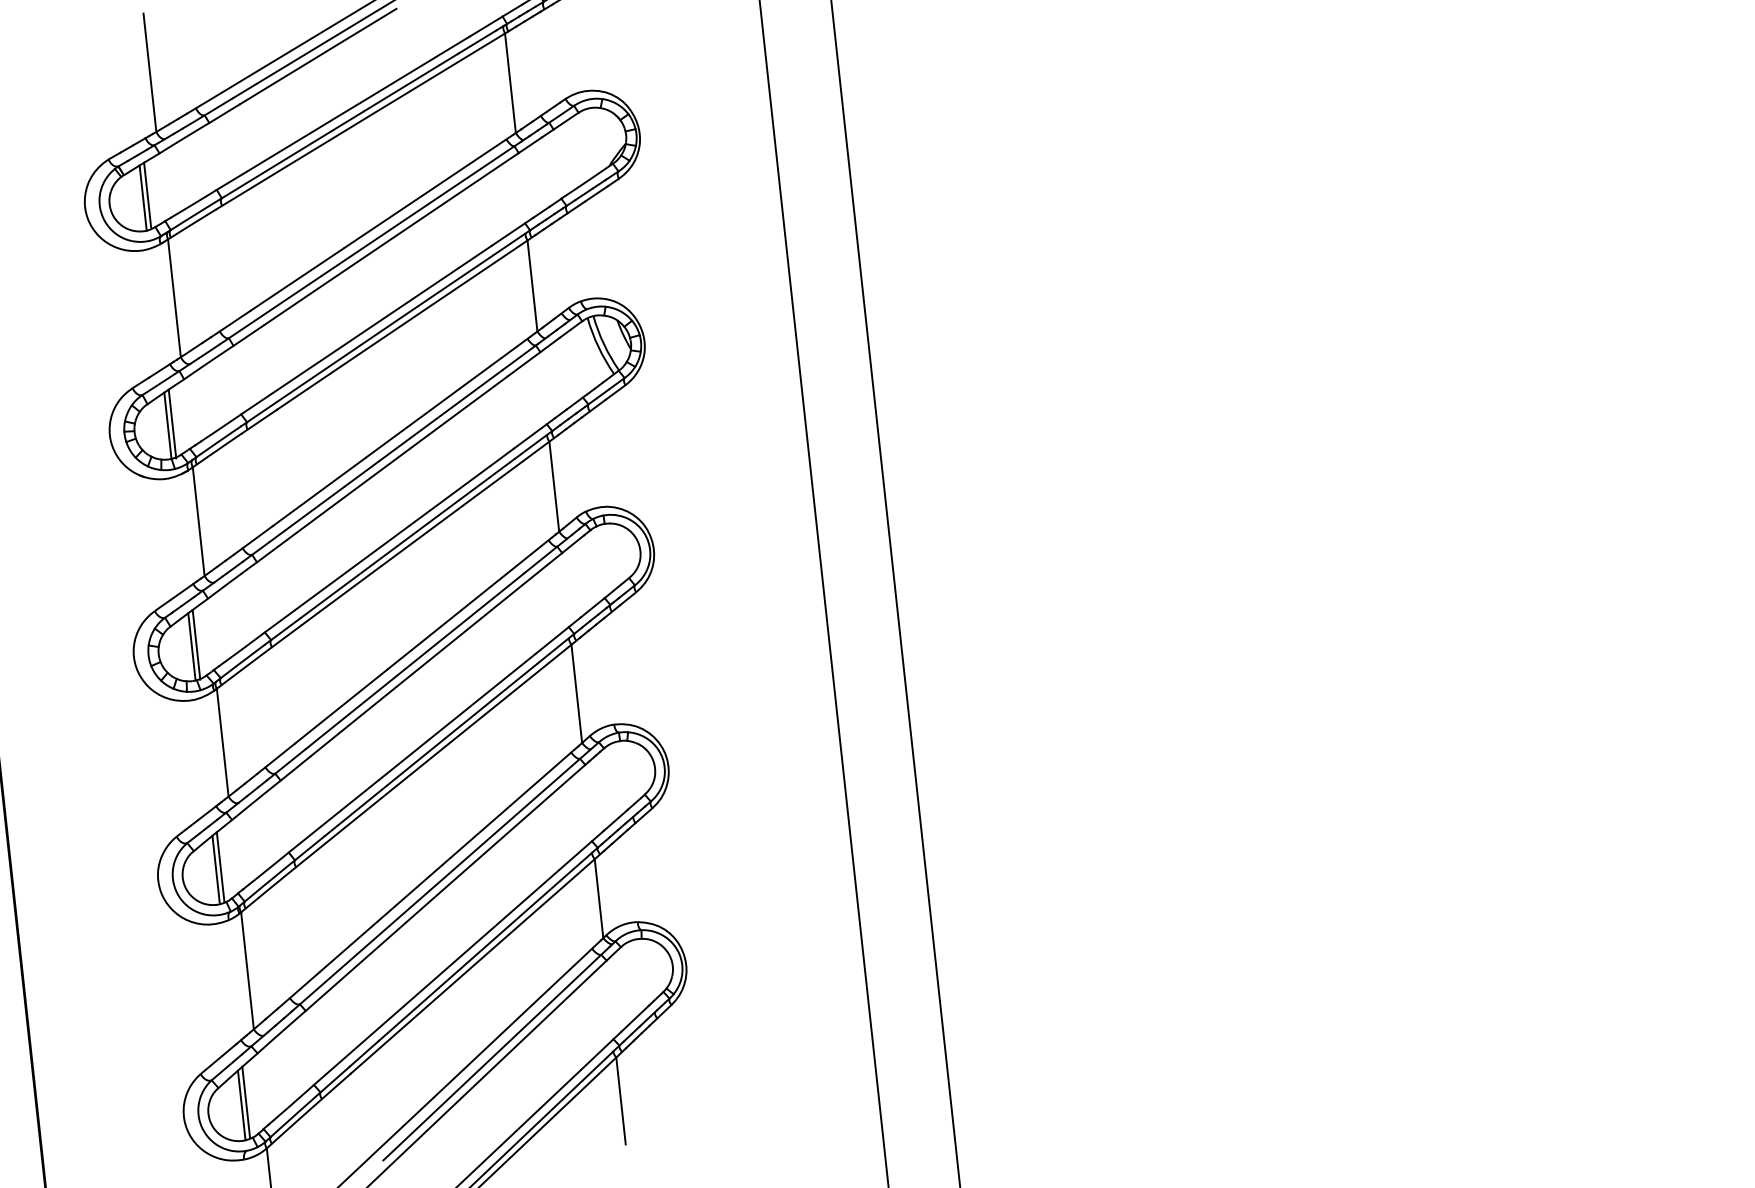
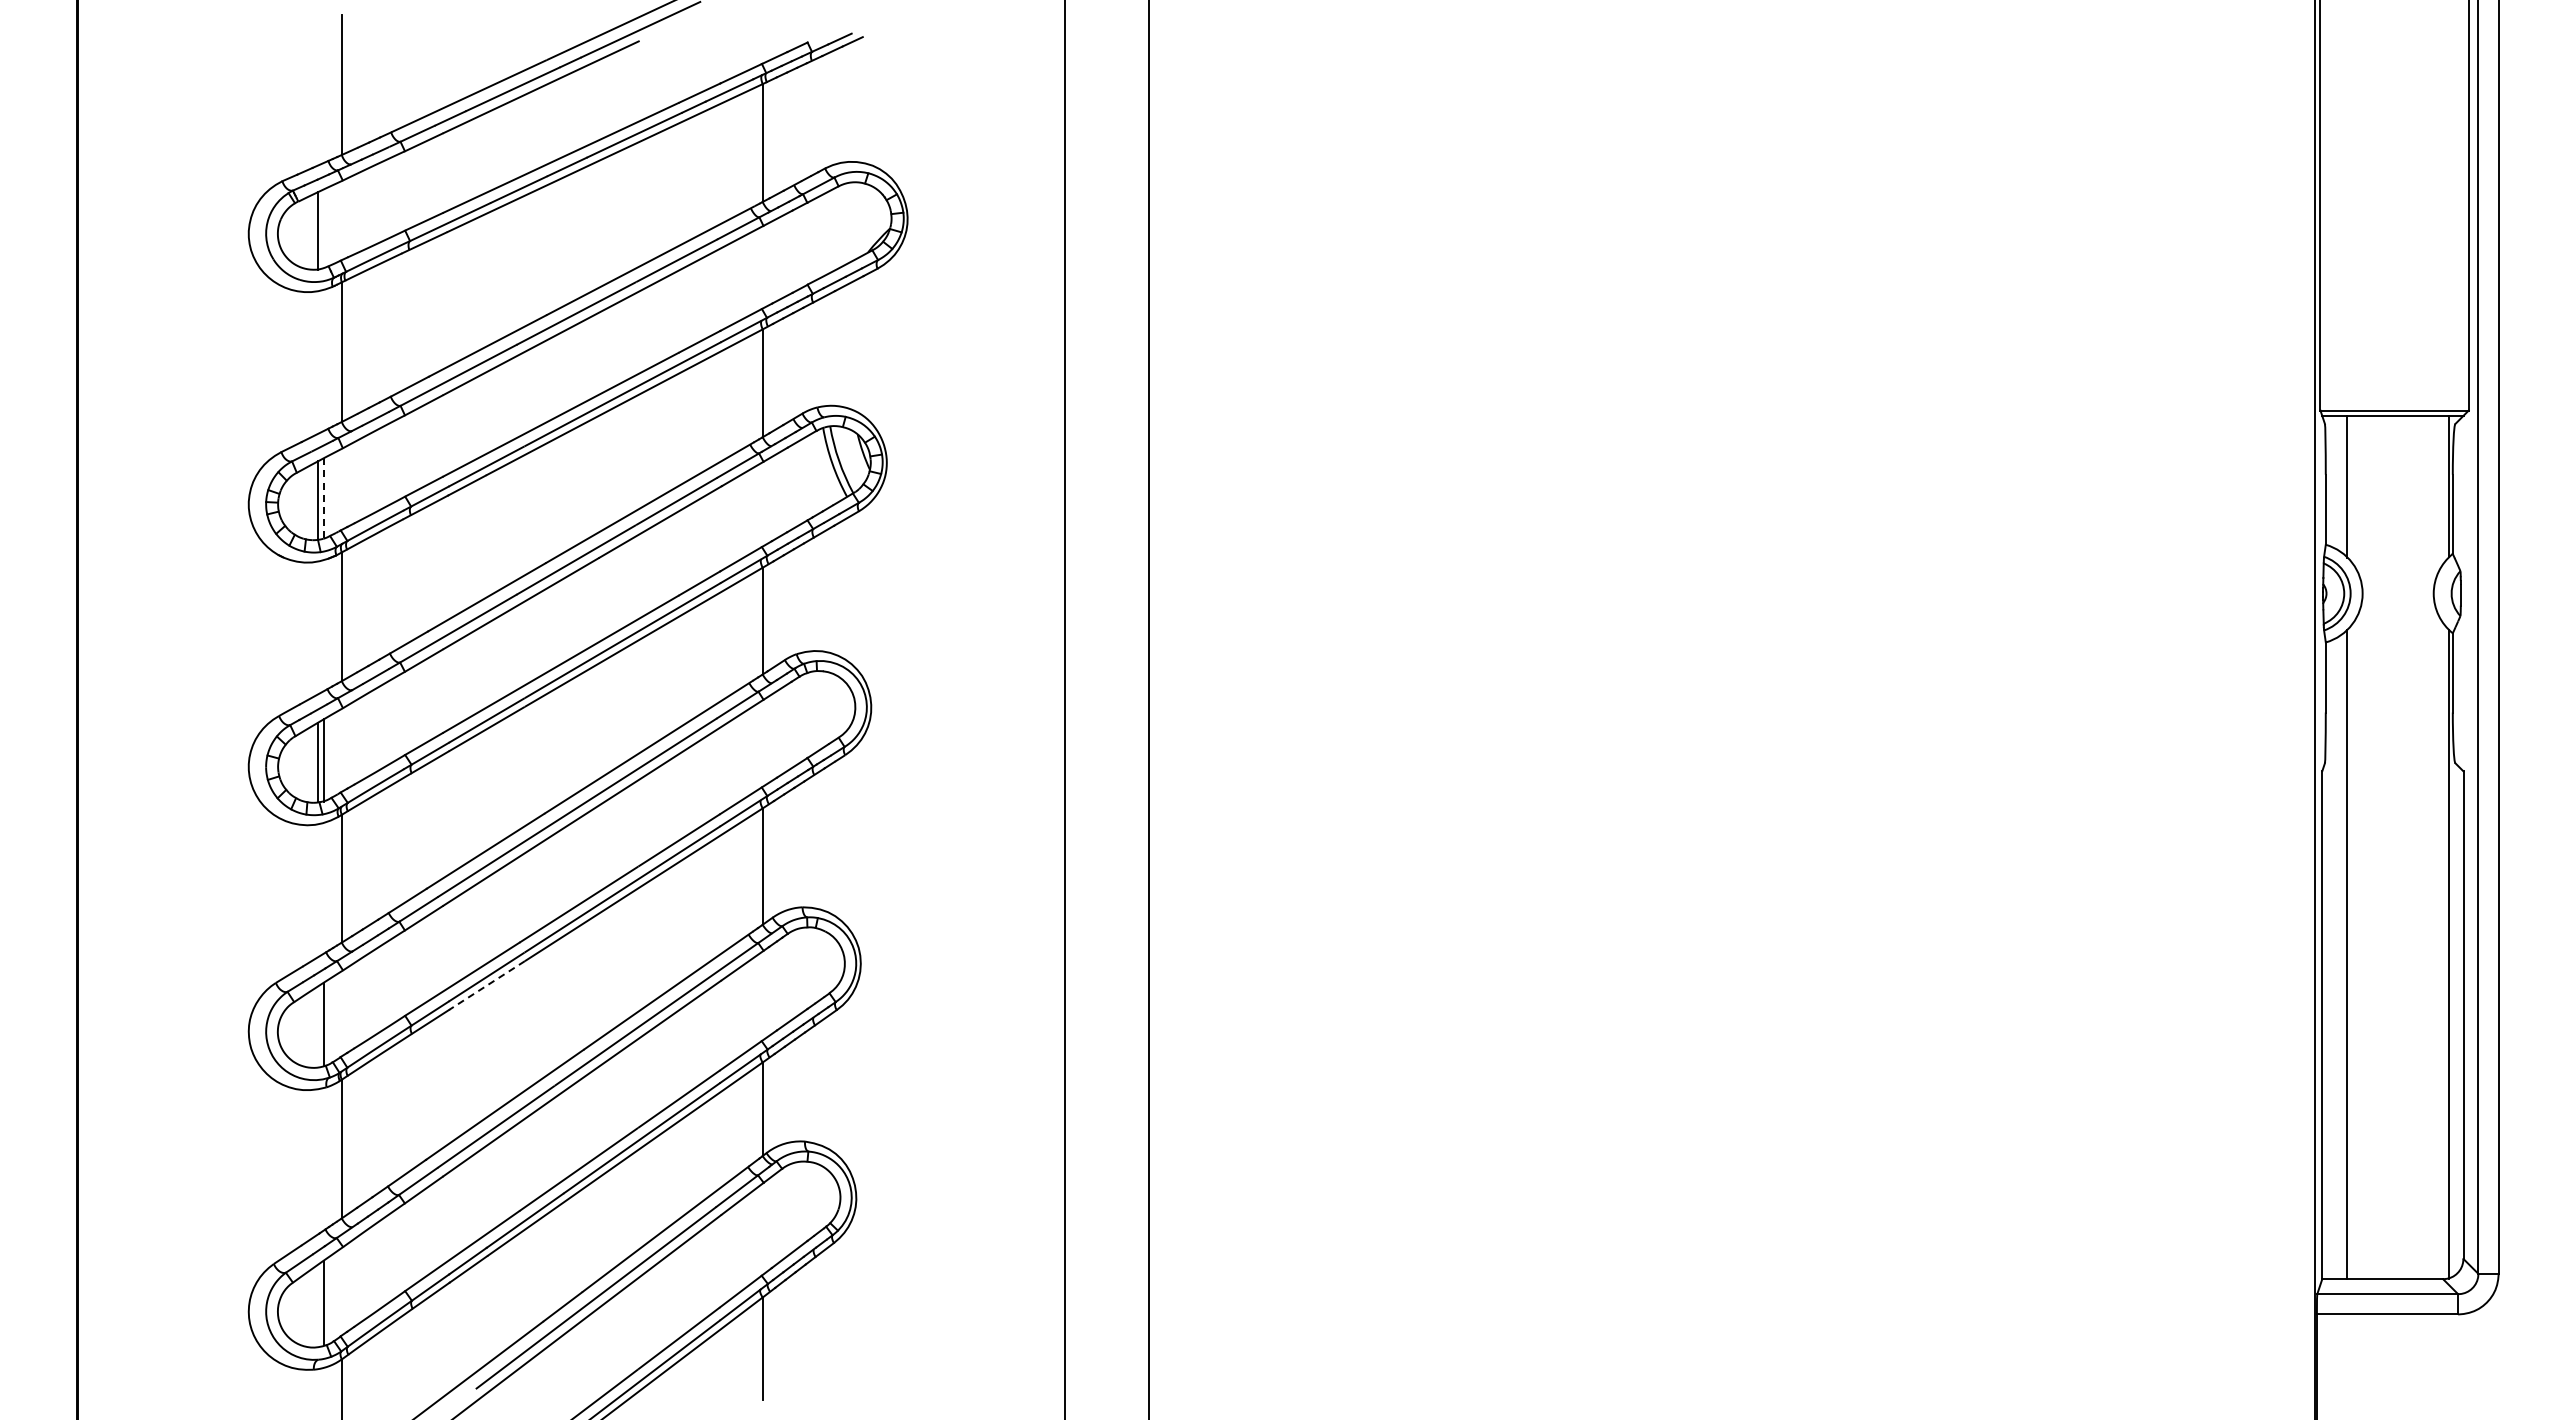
line: (147, 194) -> (323, 227), removed
line: (172, 424) -> (323, 499), solid -> dashed
line: (354, 819) -> (486, 985), solid -> dashed
line: (215, 868) -> (317, 1025), removed
line: (241, 1105) -> (317, 1305), removed

